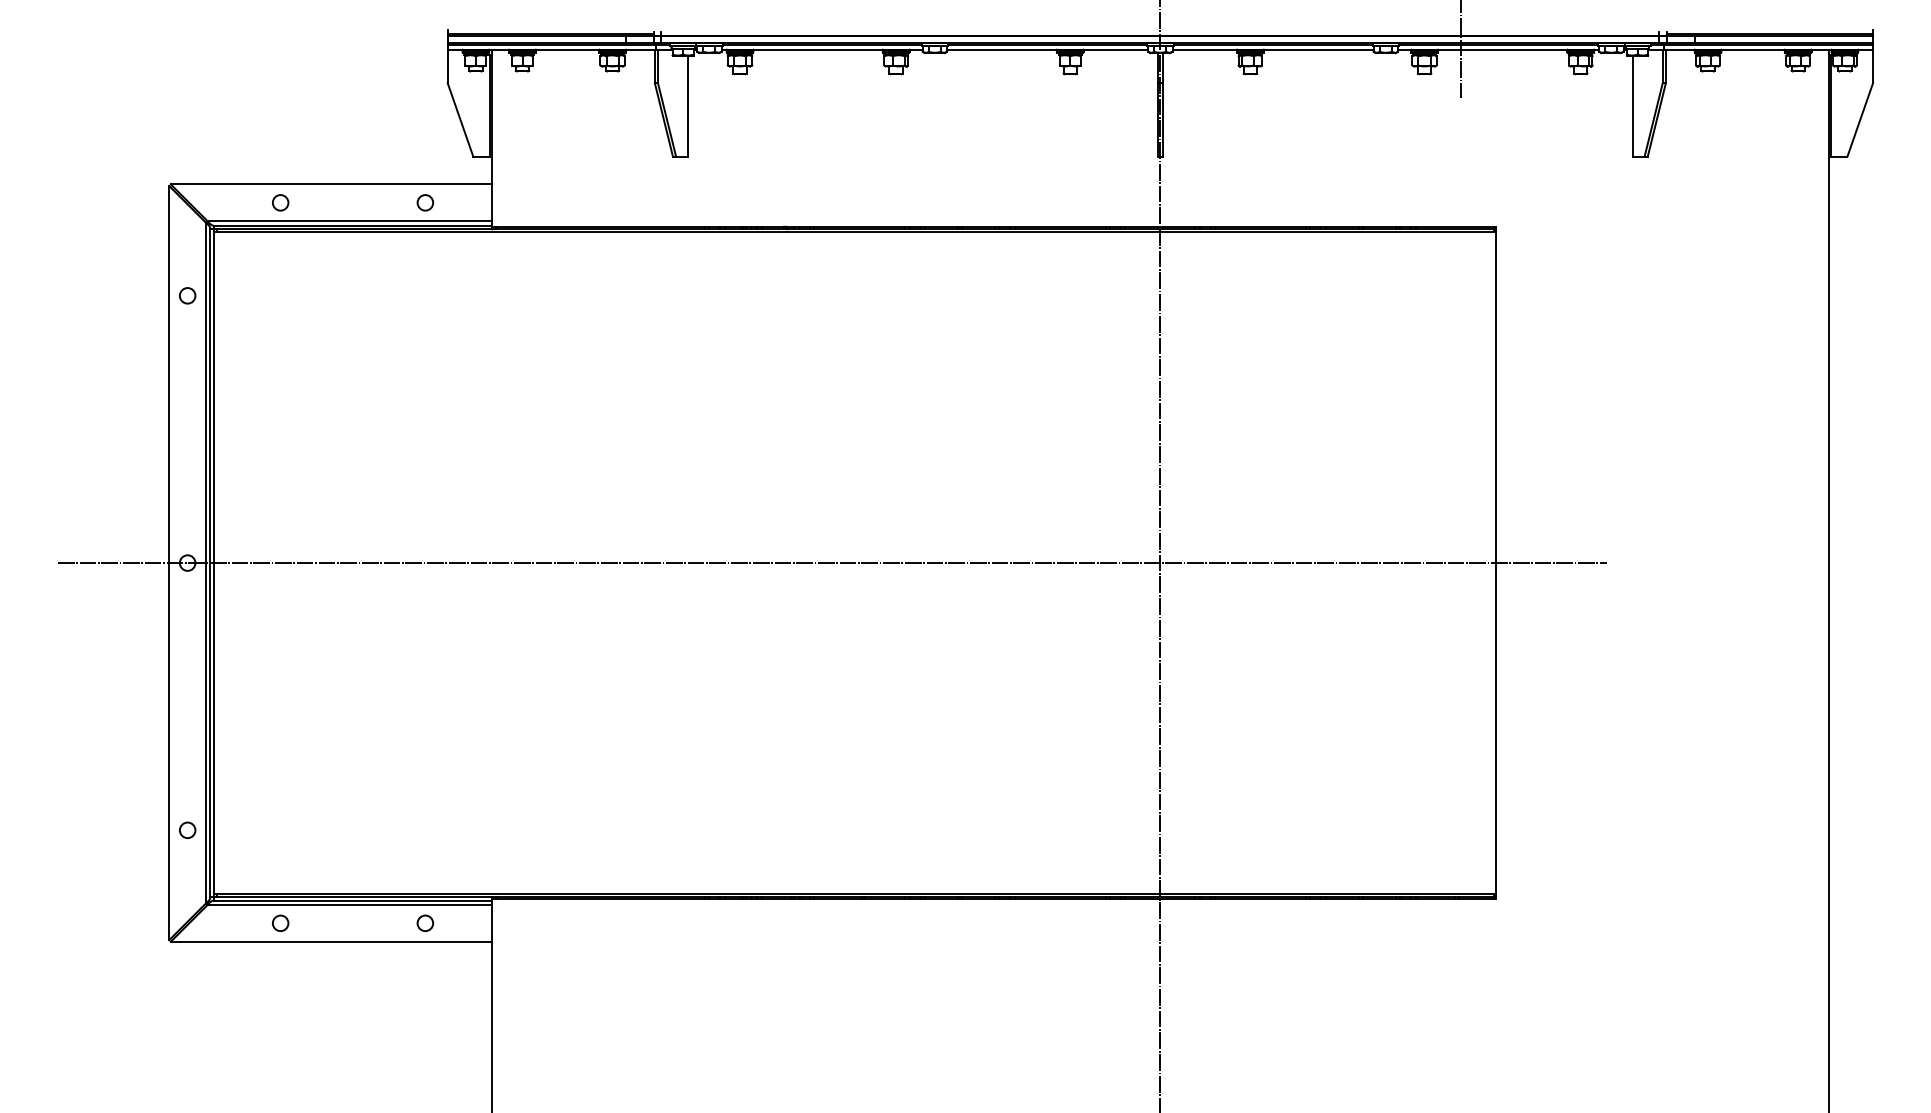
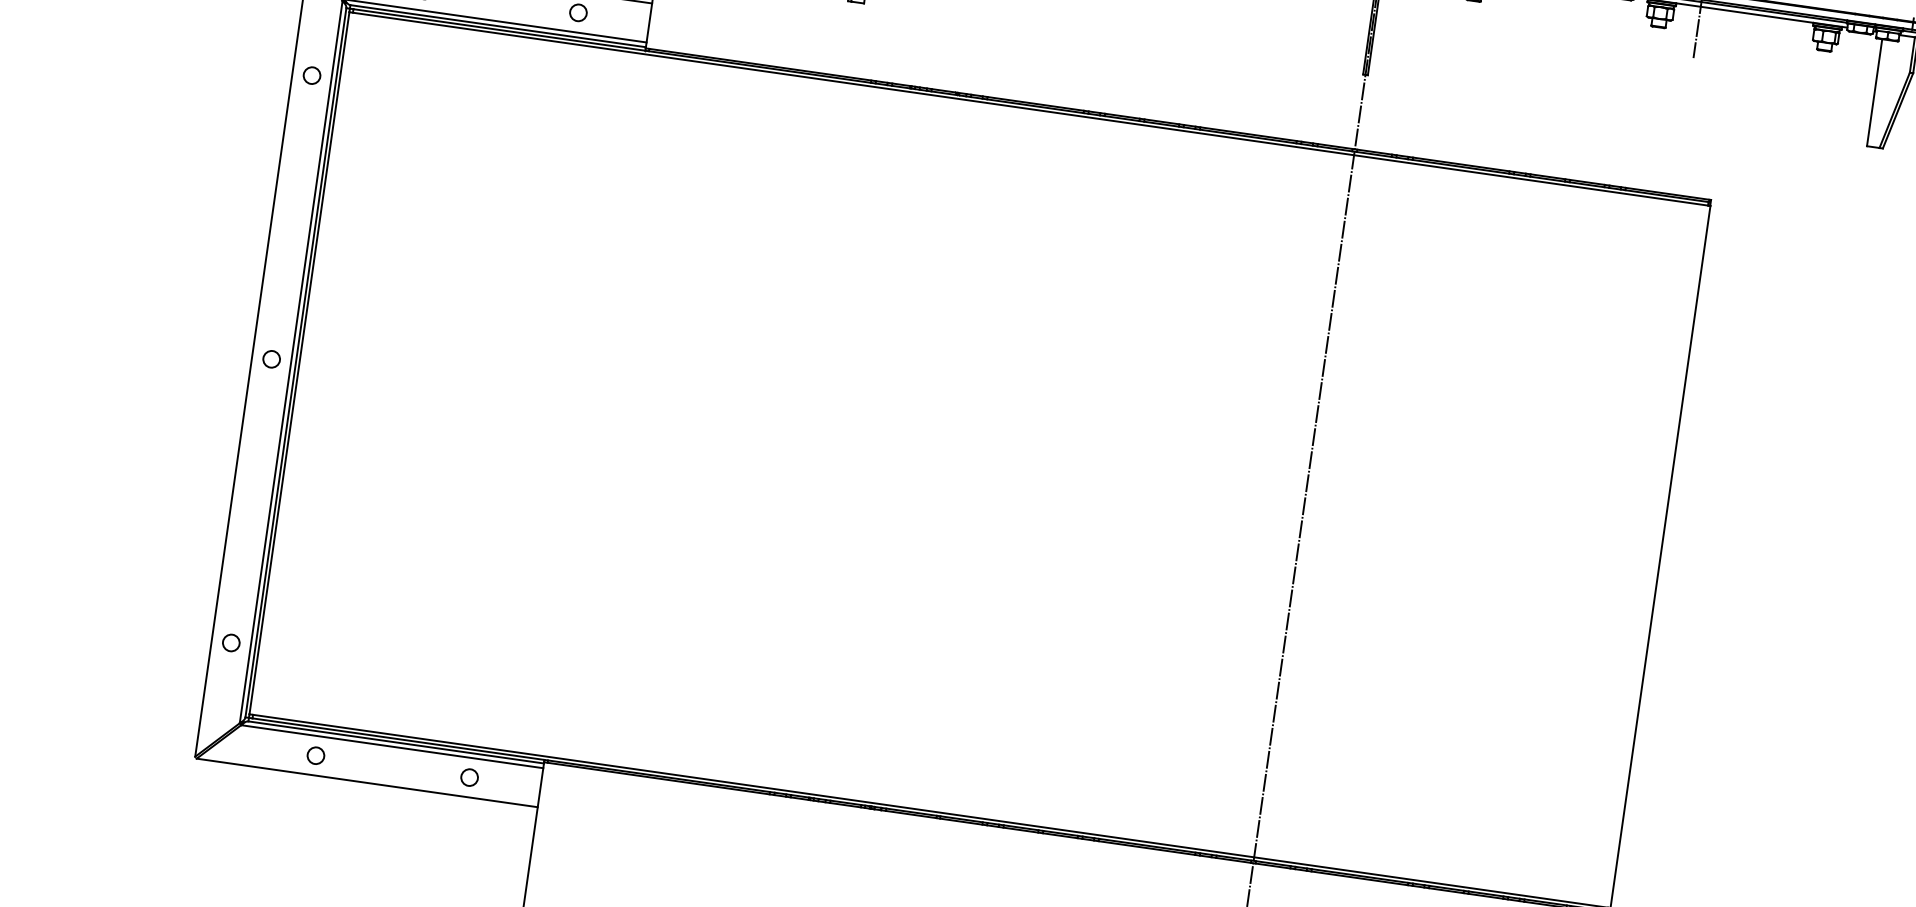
line: (832, 563) -> (956, 457), removed

